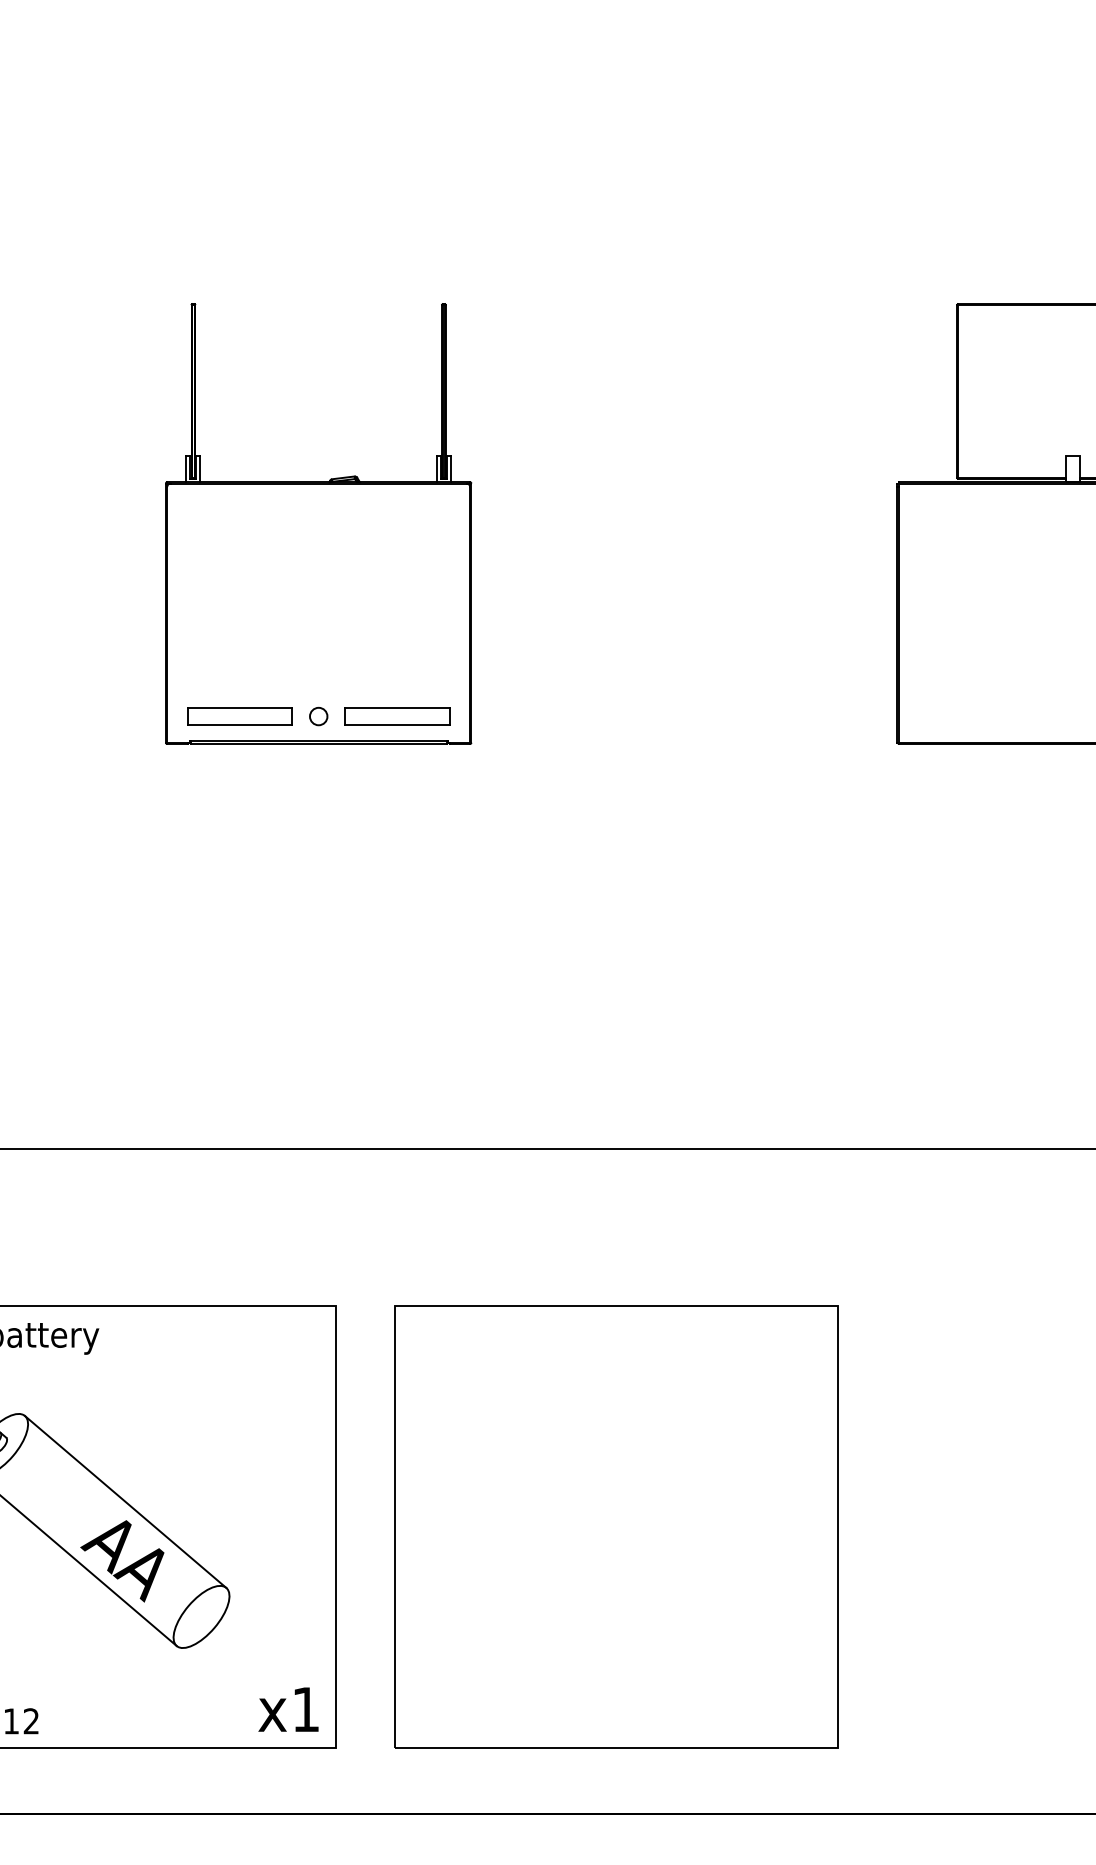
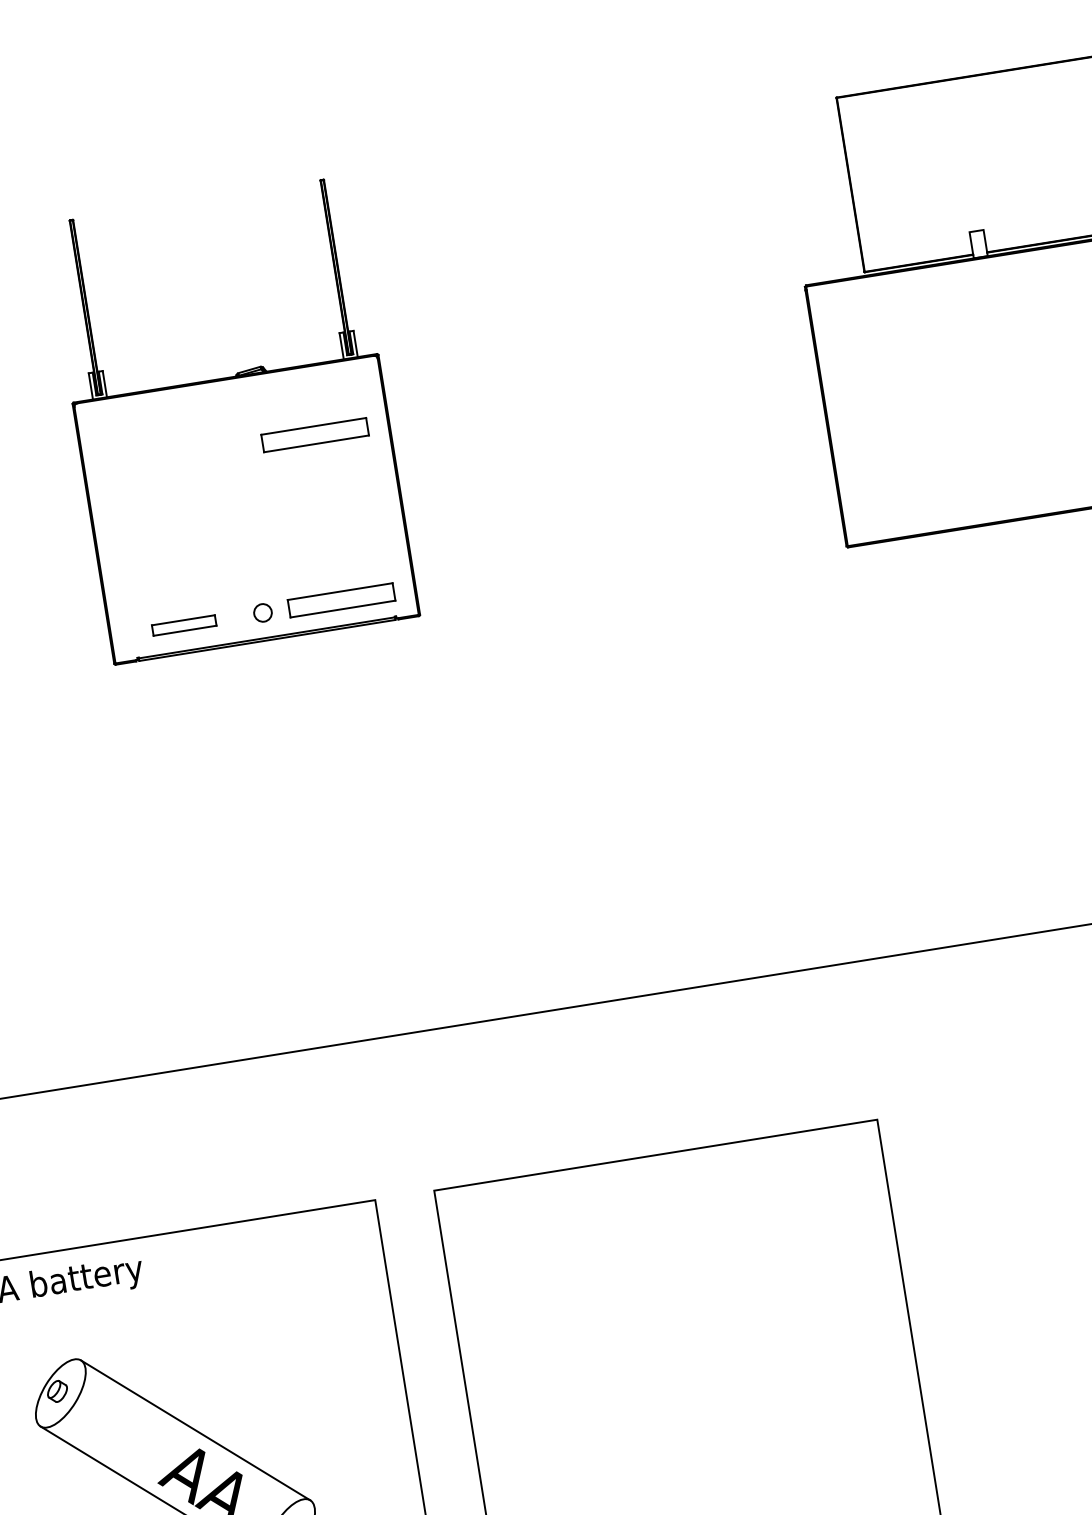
part: (397, 551) -> (315, 435), added
part: (239, 716) -> (183, 625), size x0.6

